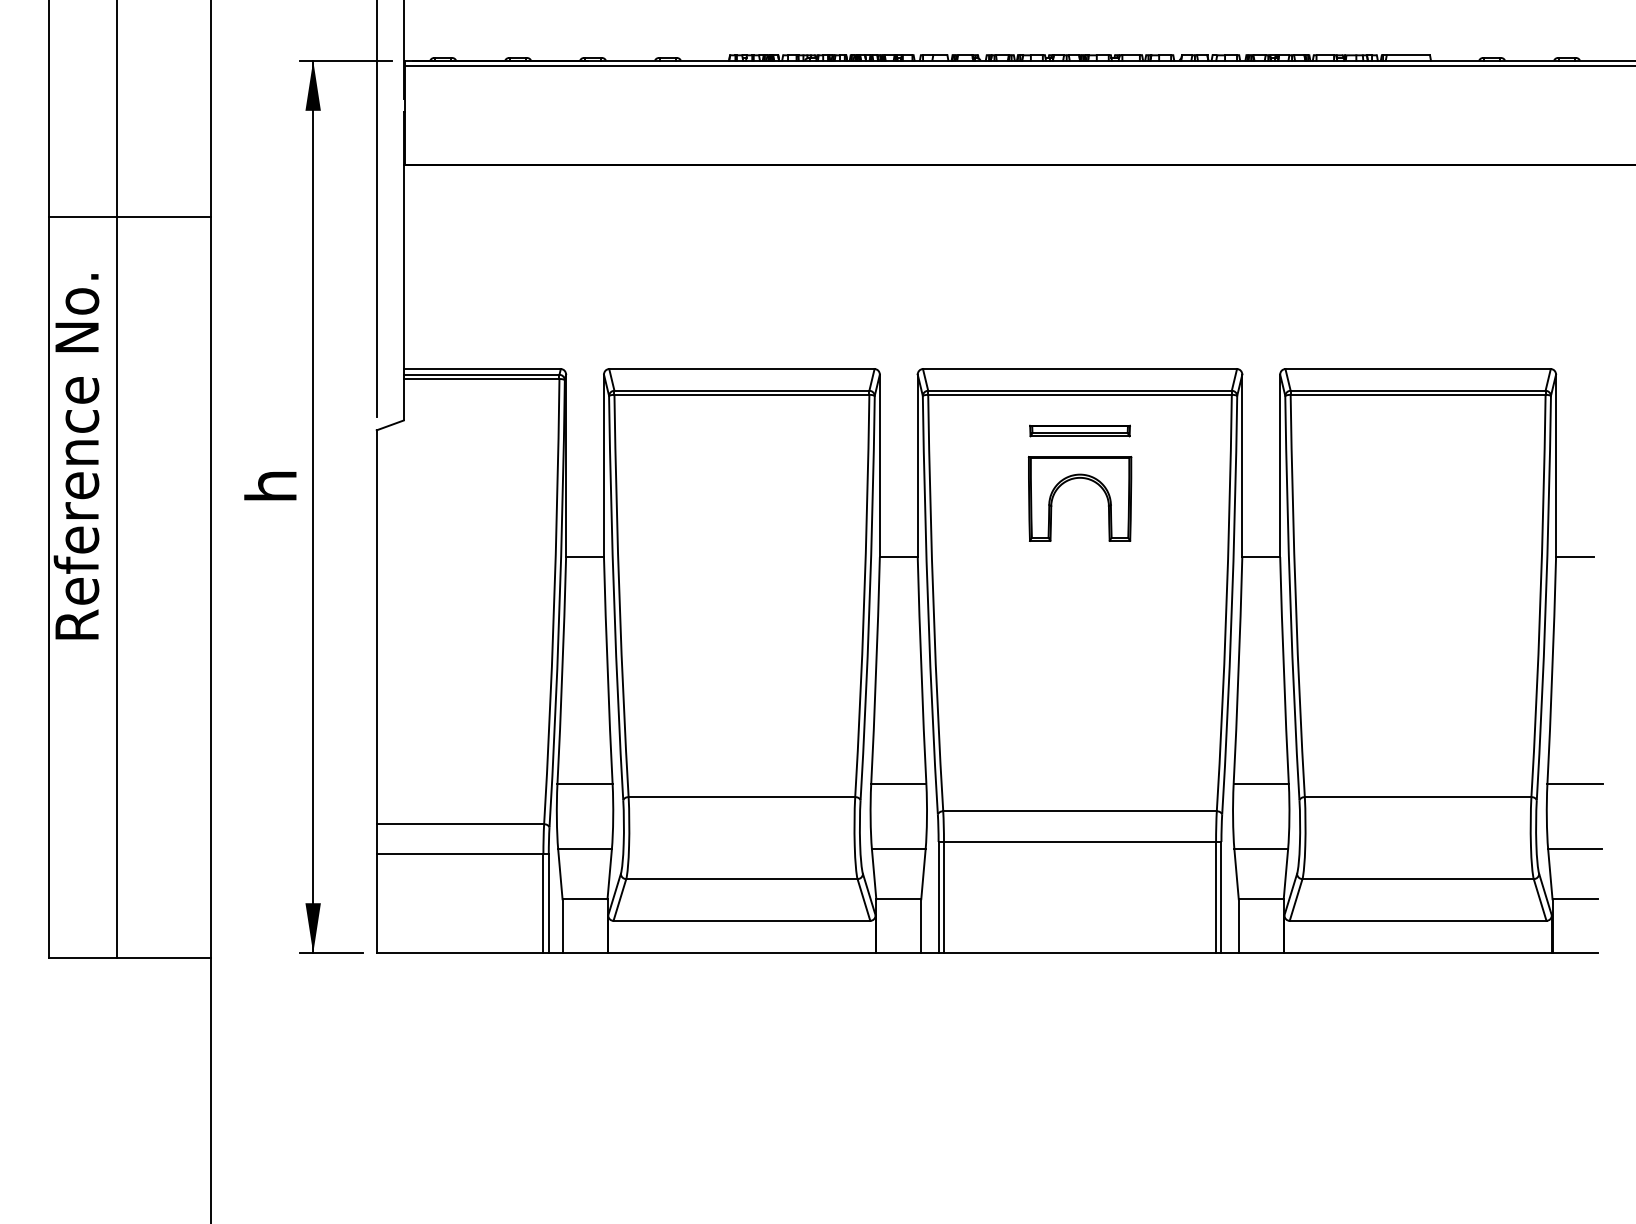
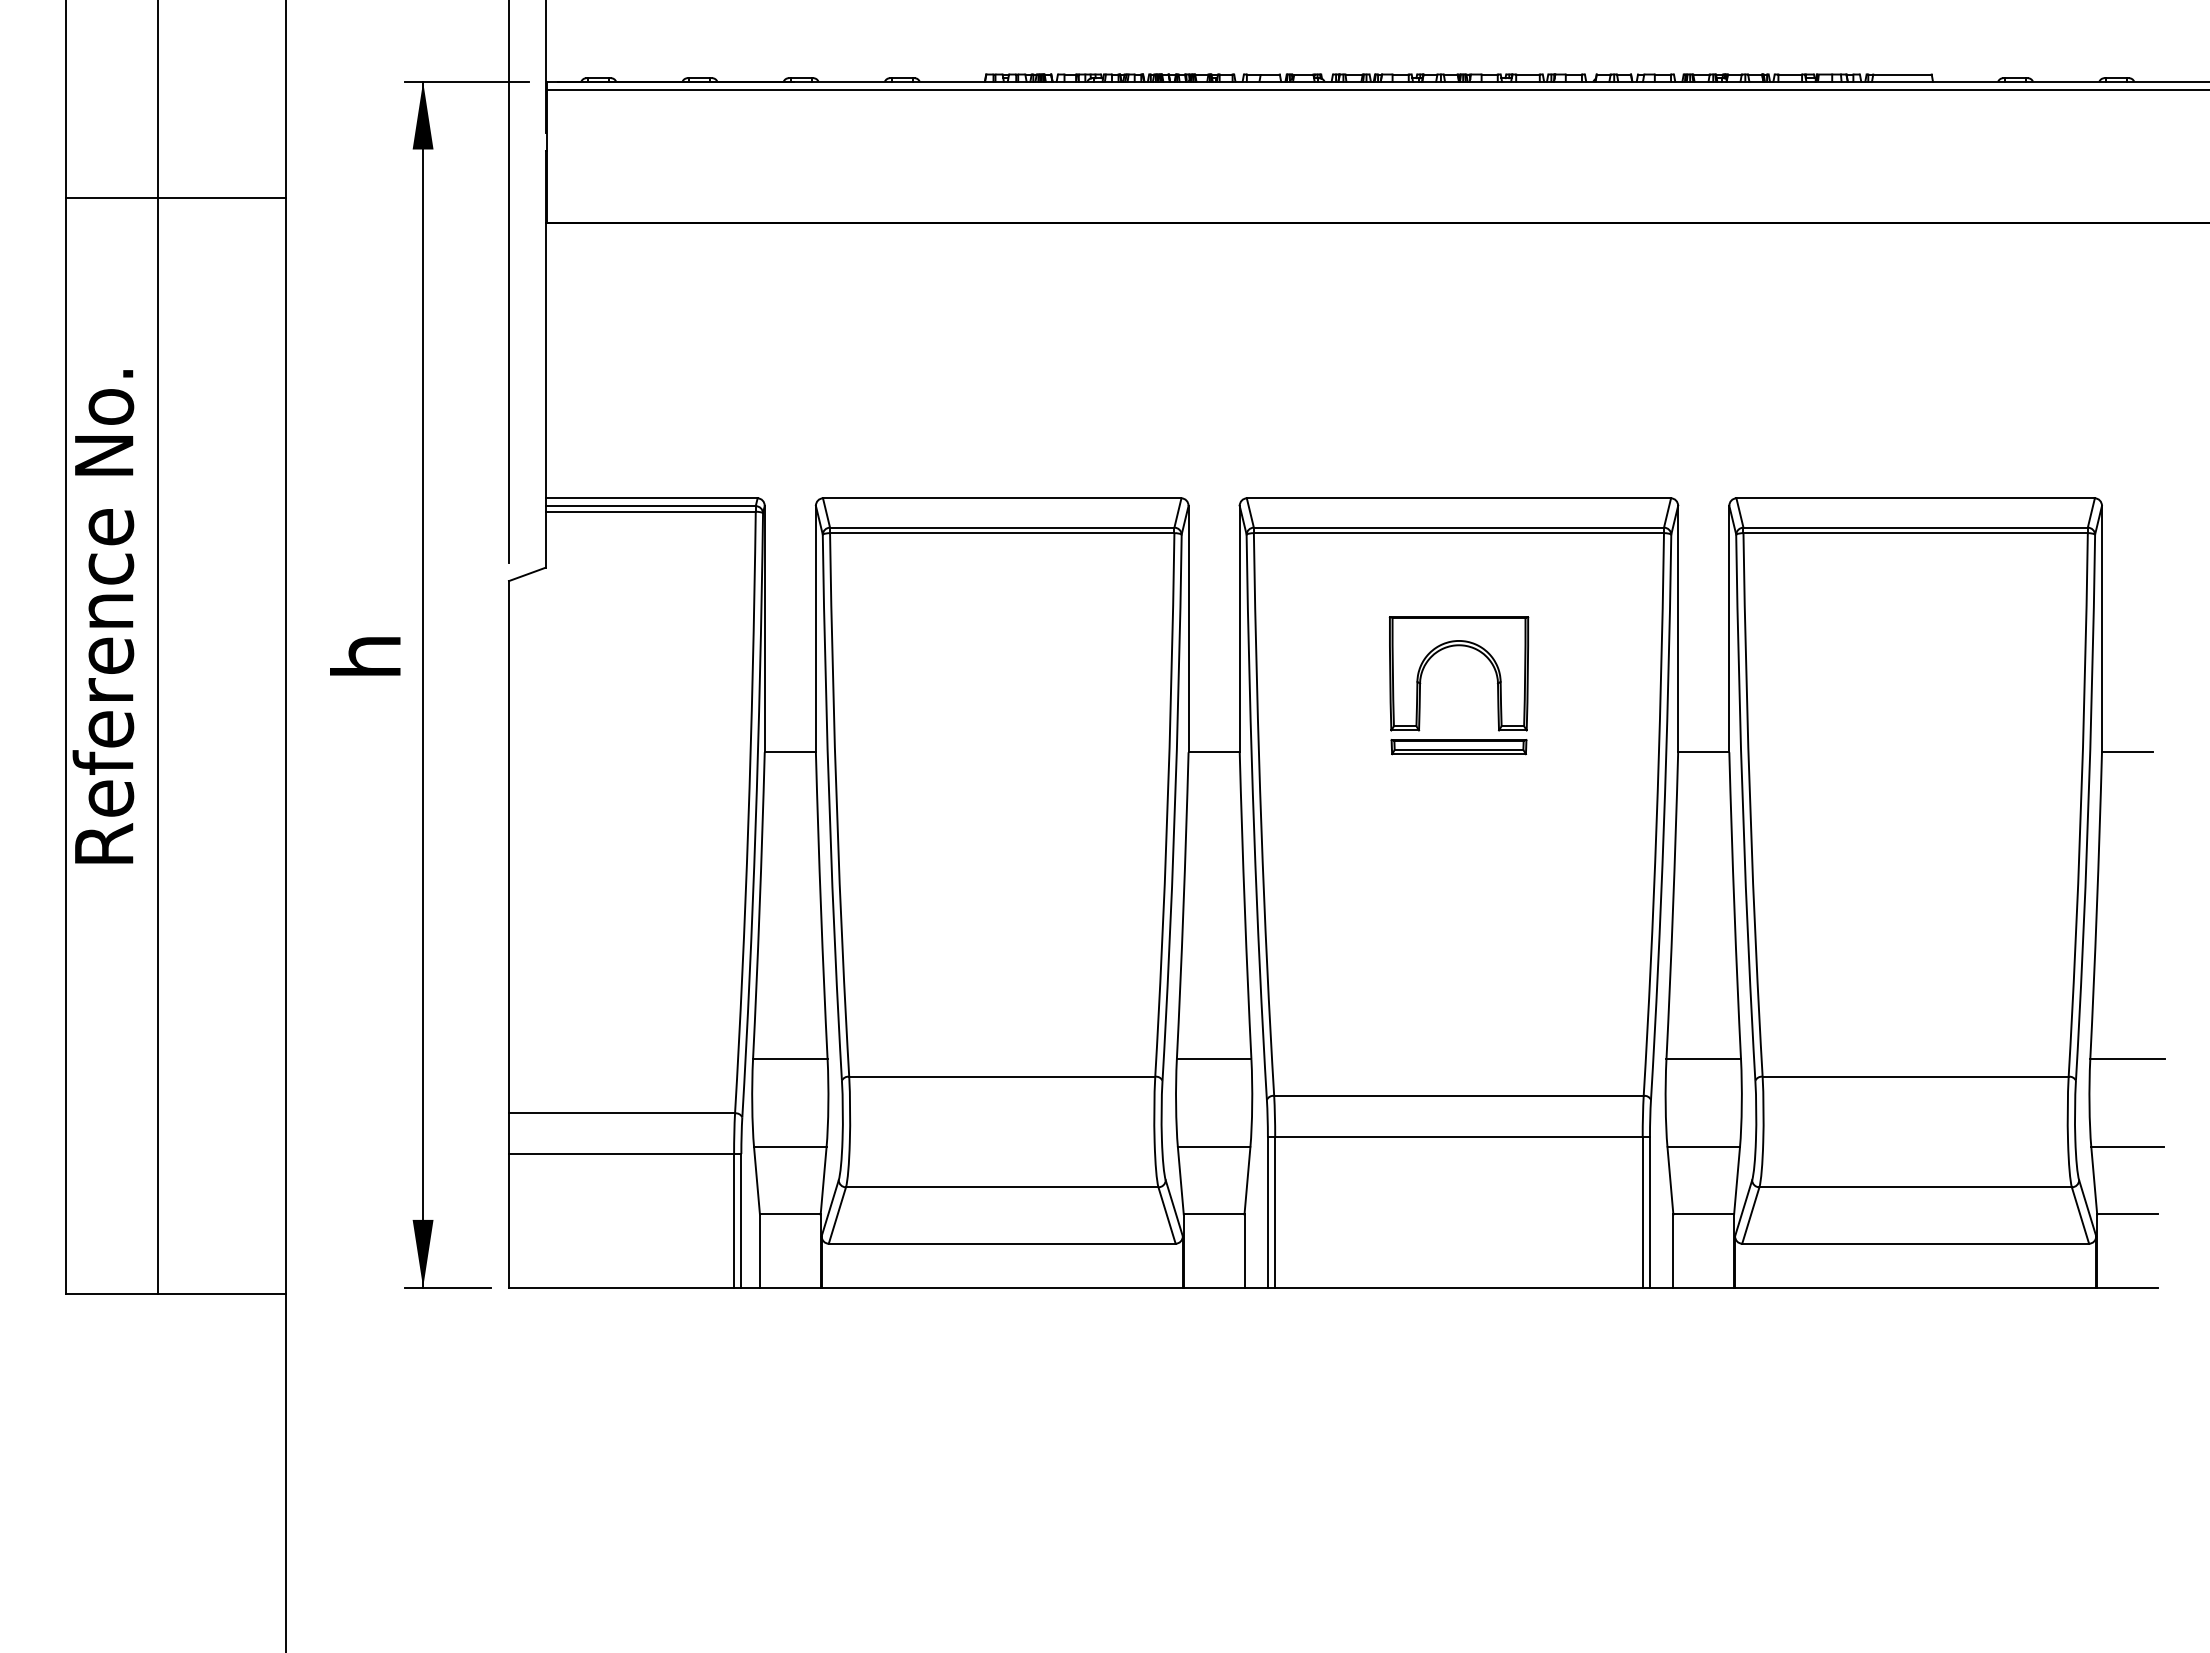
line: (129, 217) -> (175, 198), moved
part: (1079, 431) -> (1458, 747), moved

